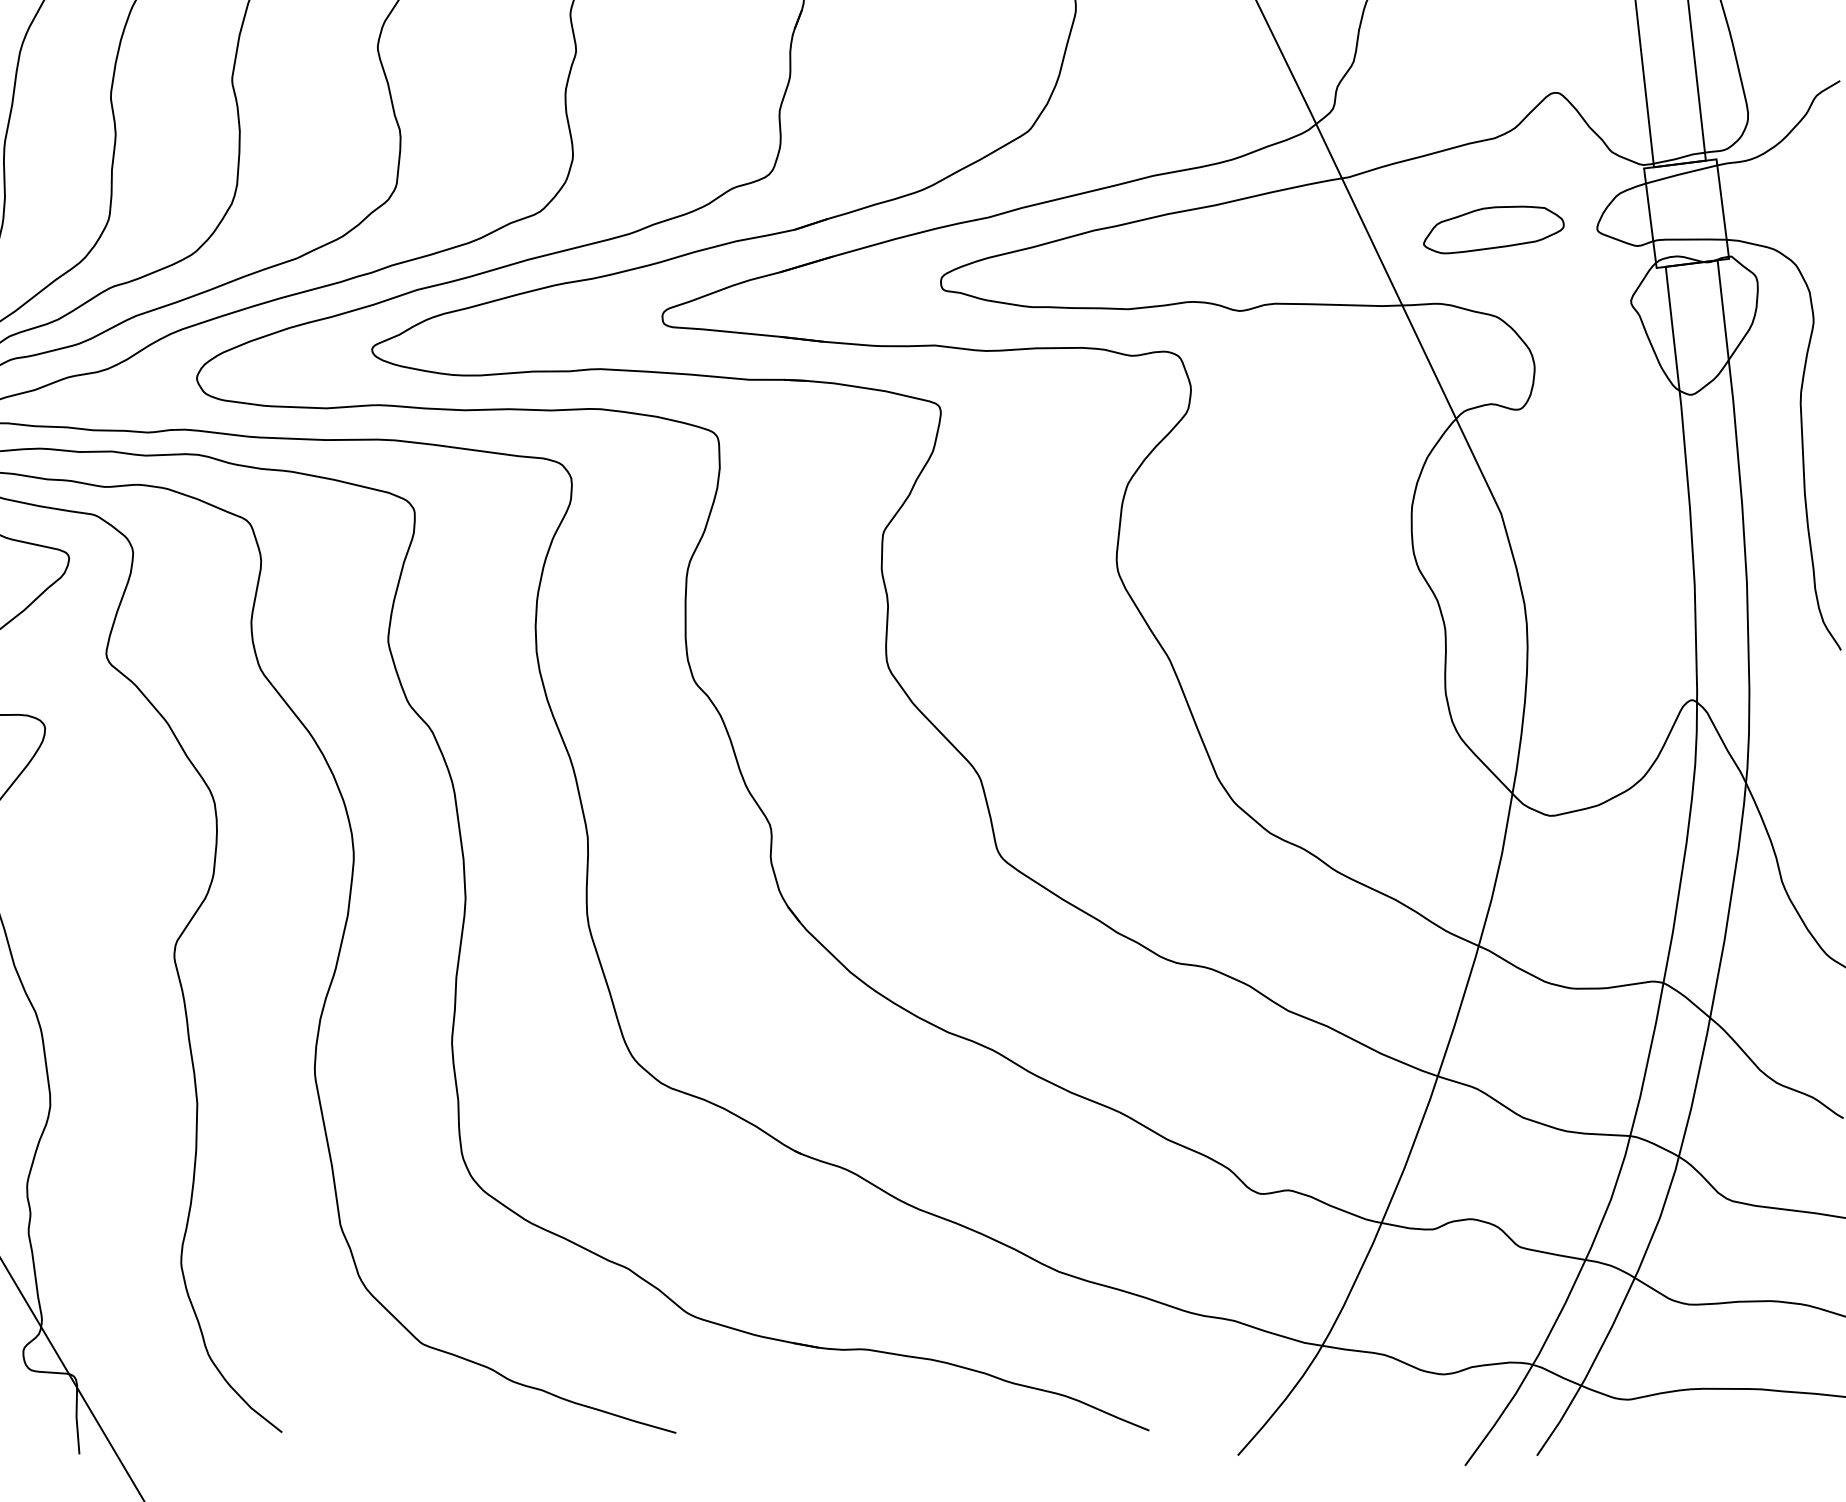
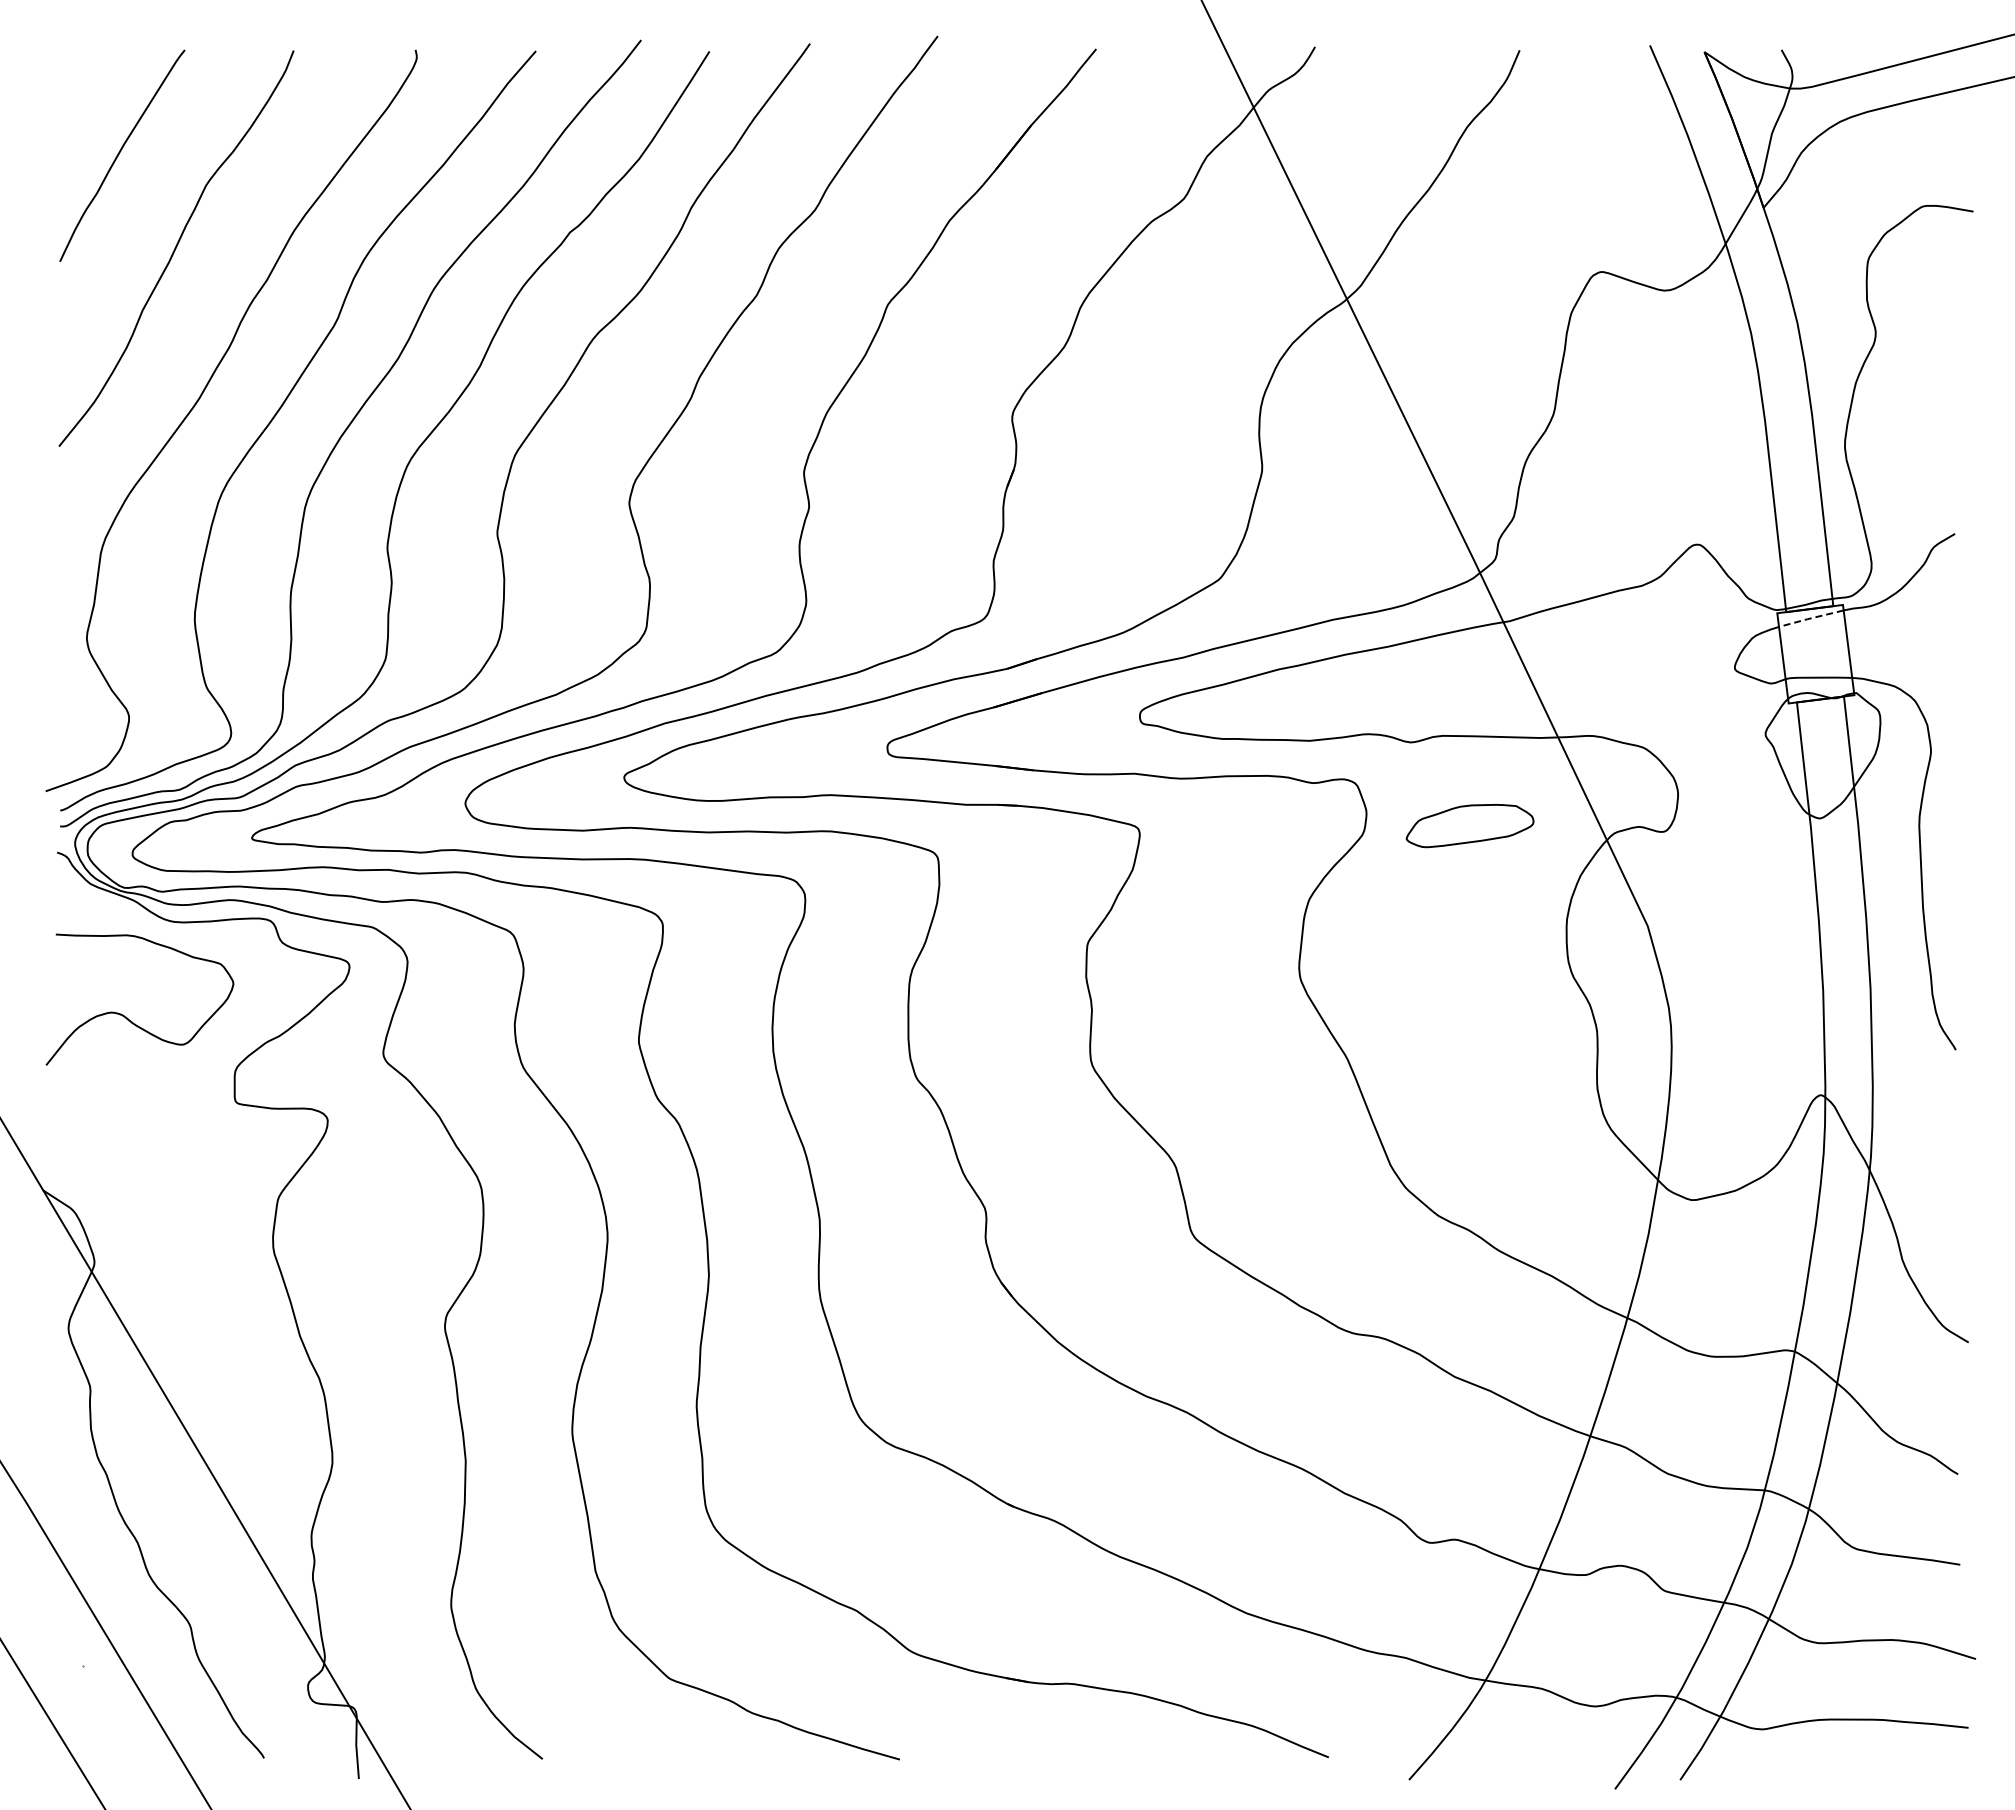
line: (1680, 174) -> (1810, 618), solid -> dashed
part: (1493, 230) -> (1469, 826), moved

